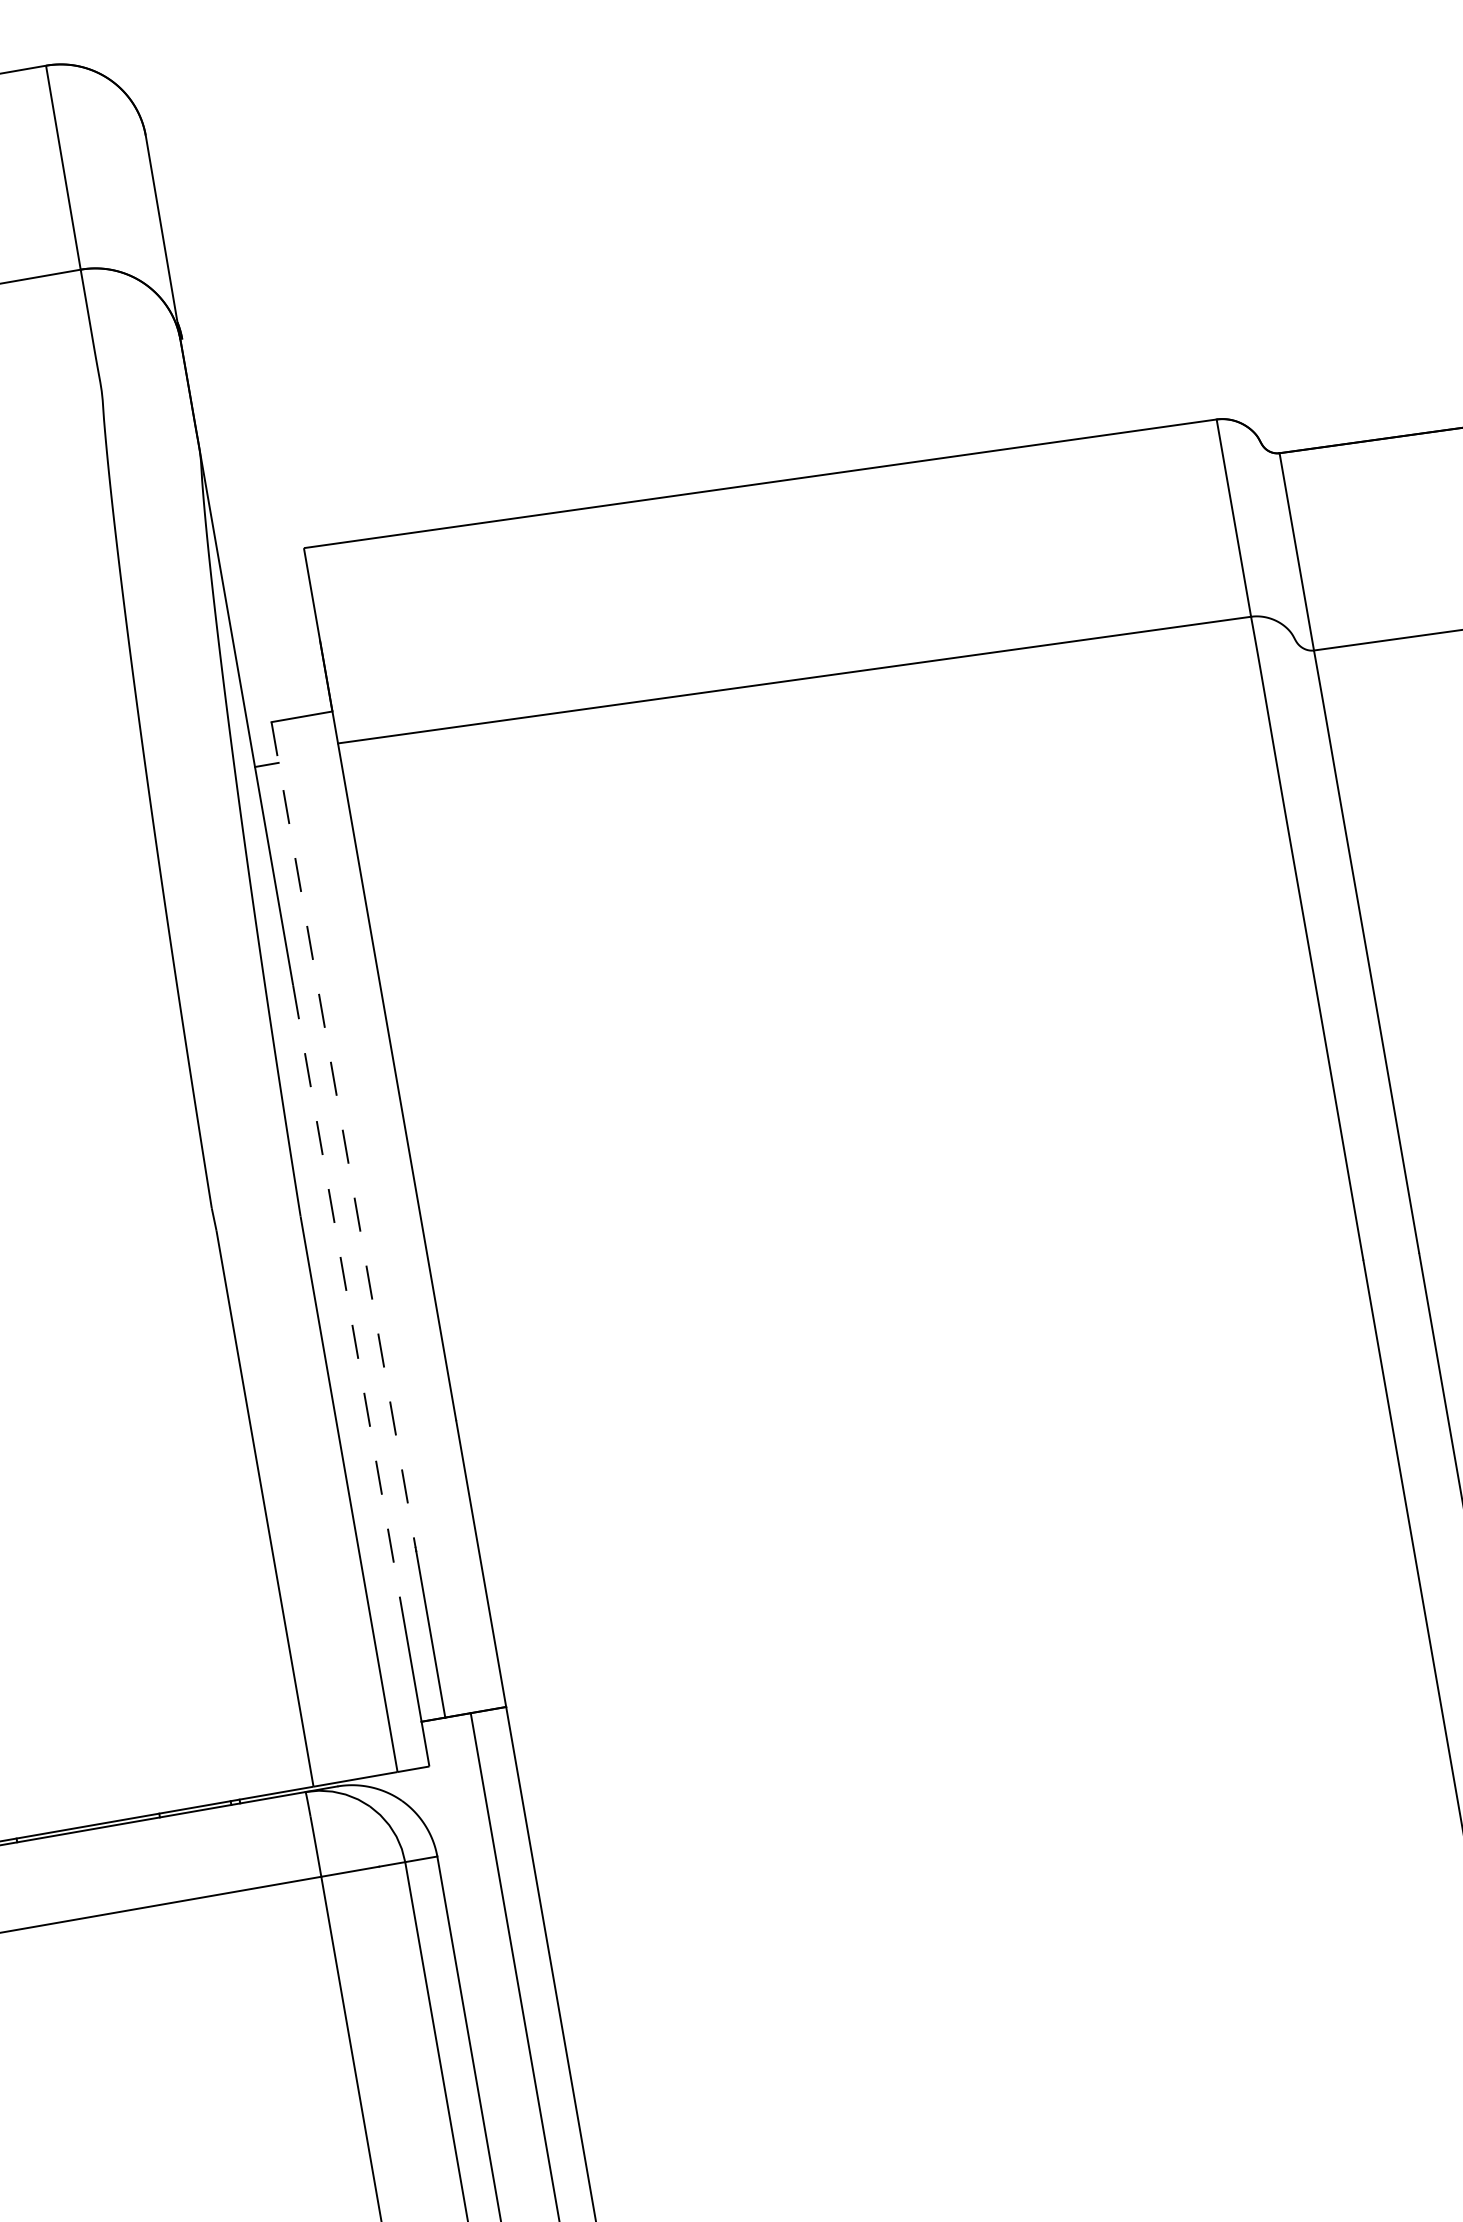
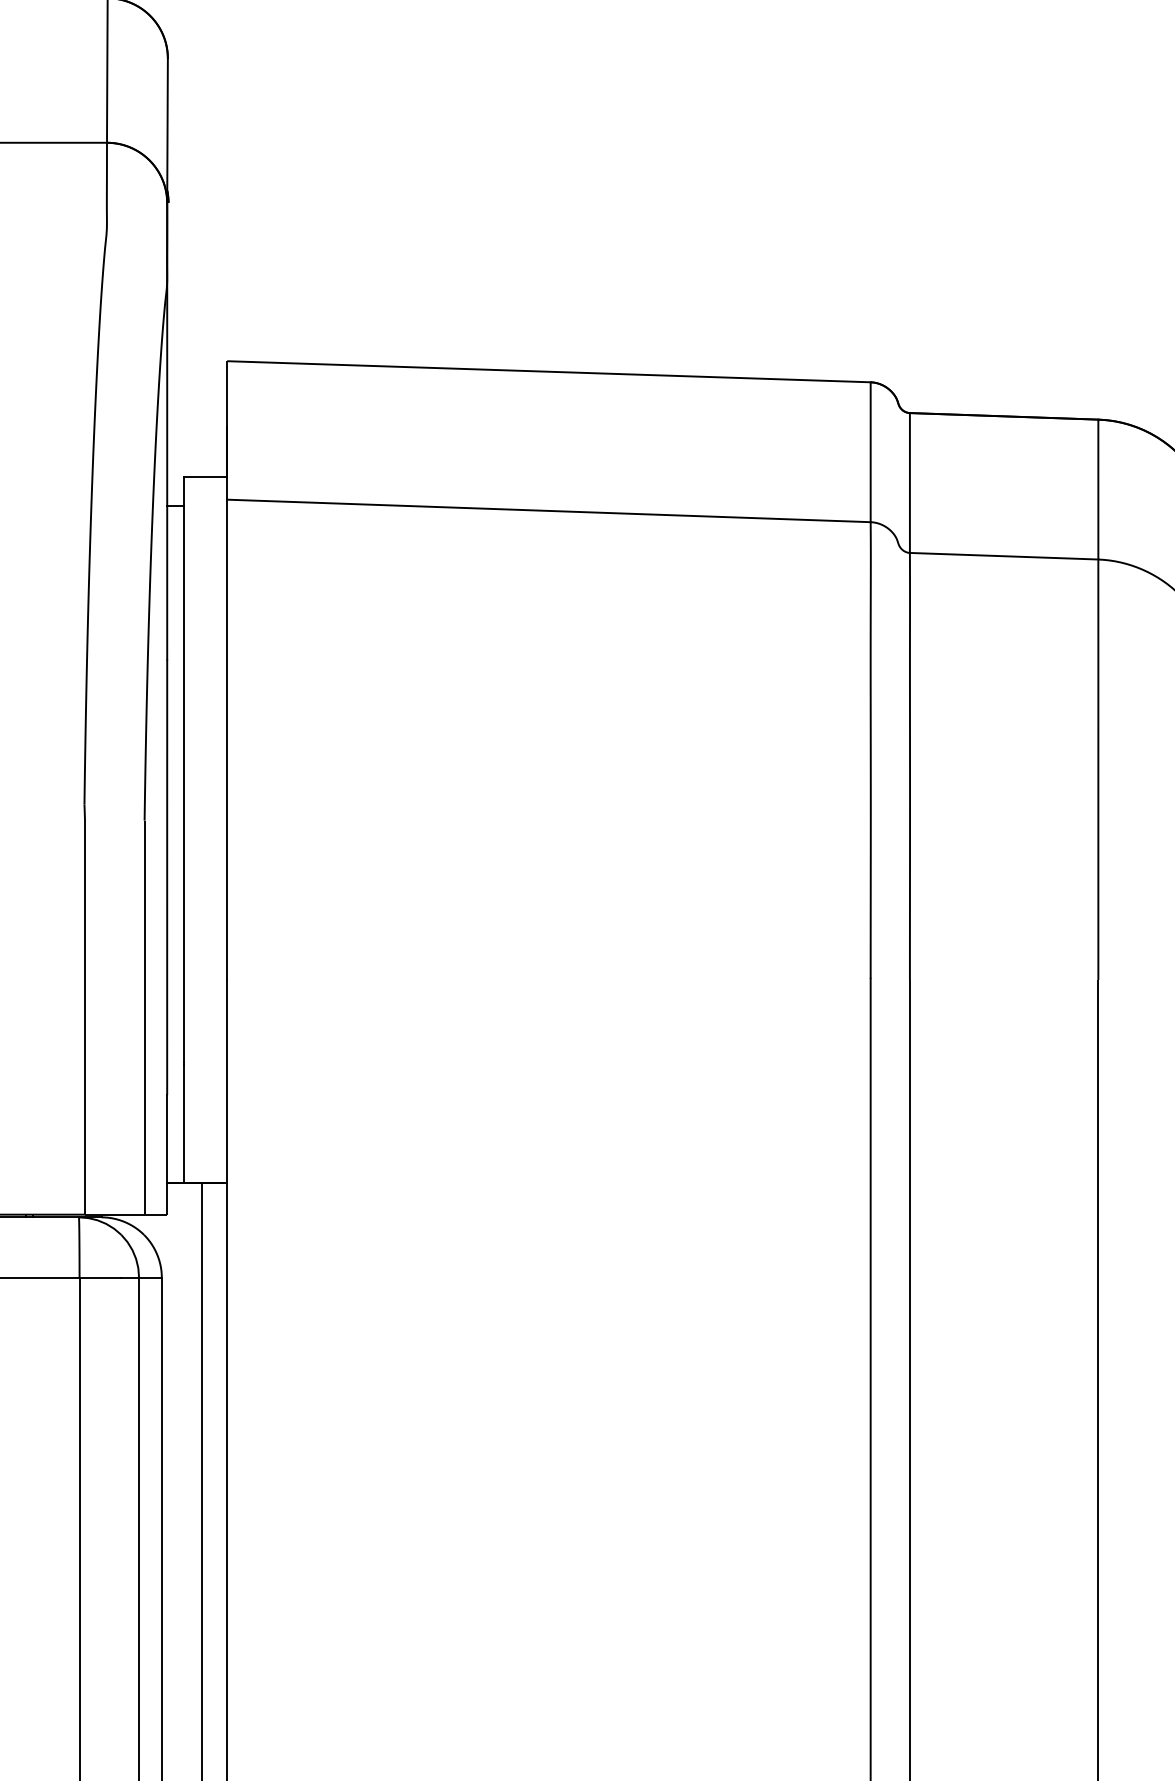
line: (342, 1134) -> (183, 769), dashed -> solid
line: (346, 1290) -> (167, 877), dashed -> solid

